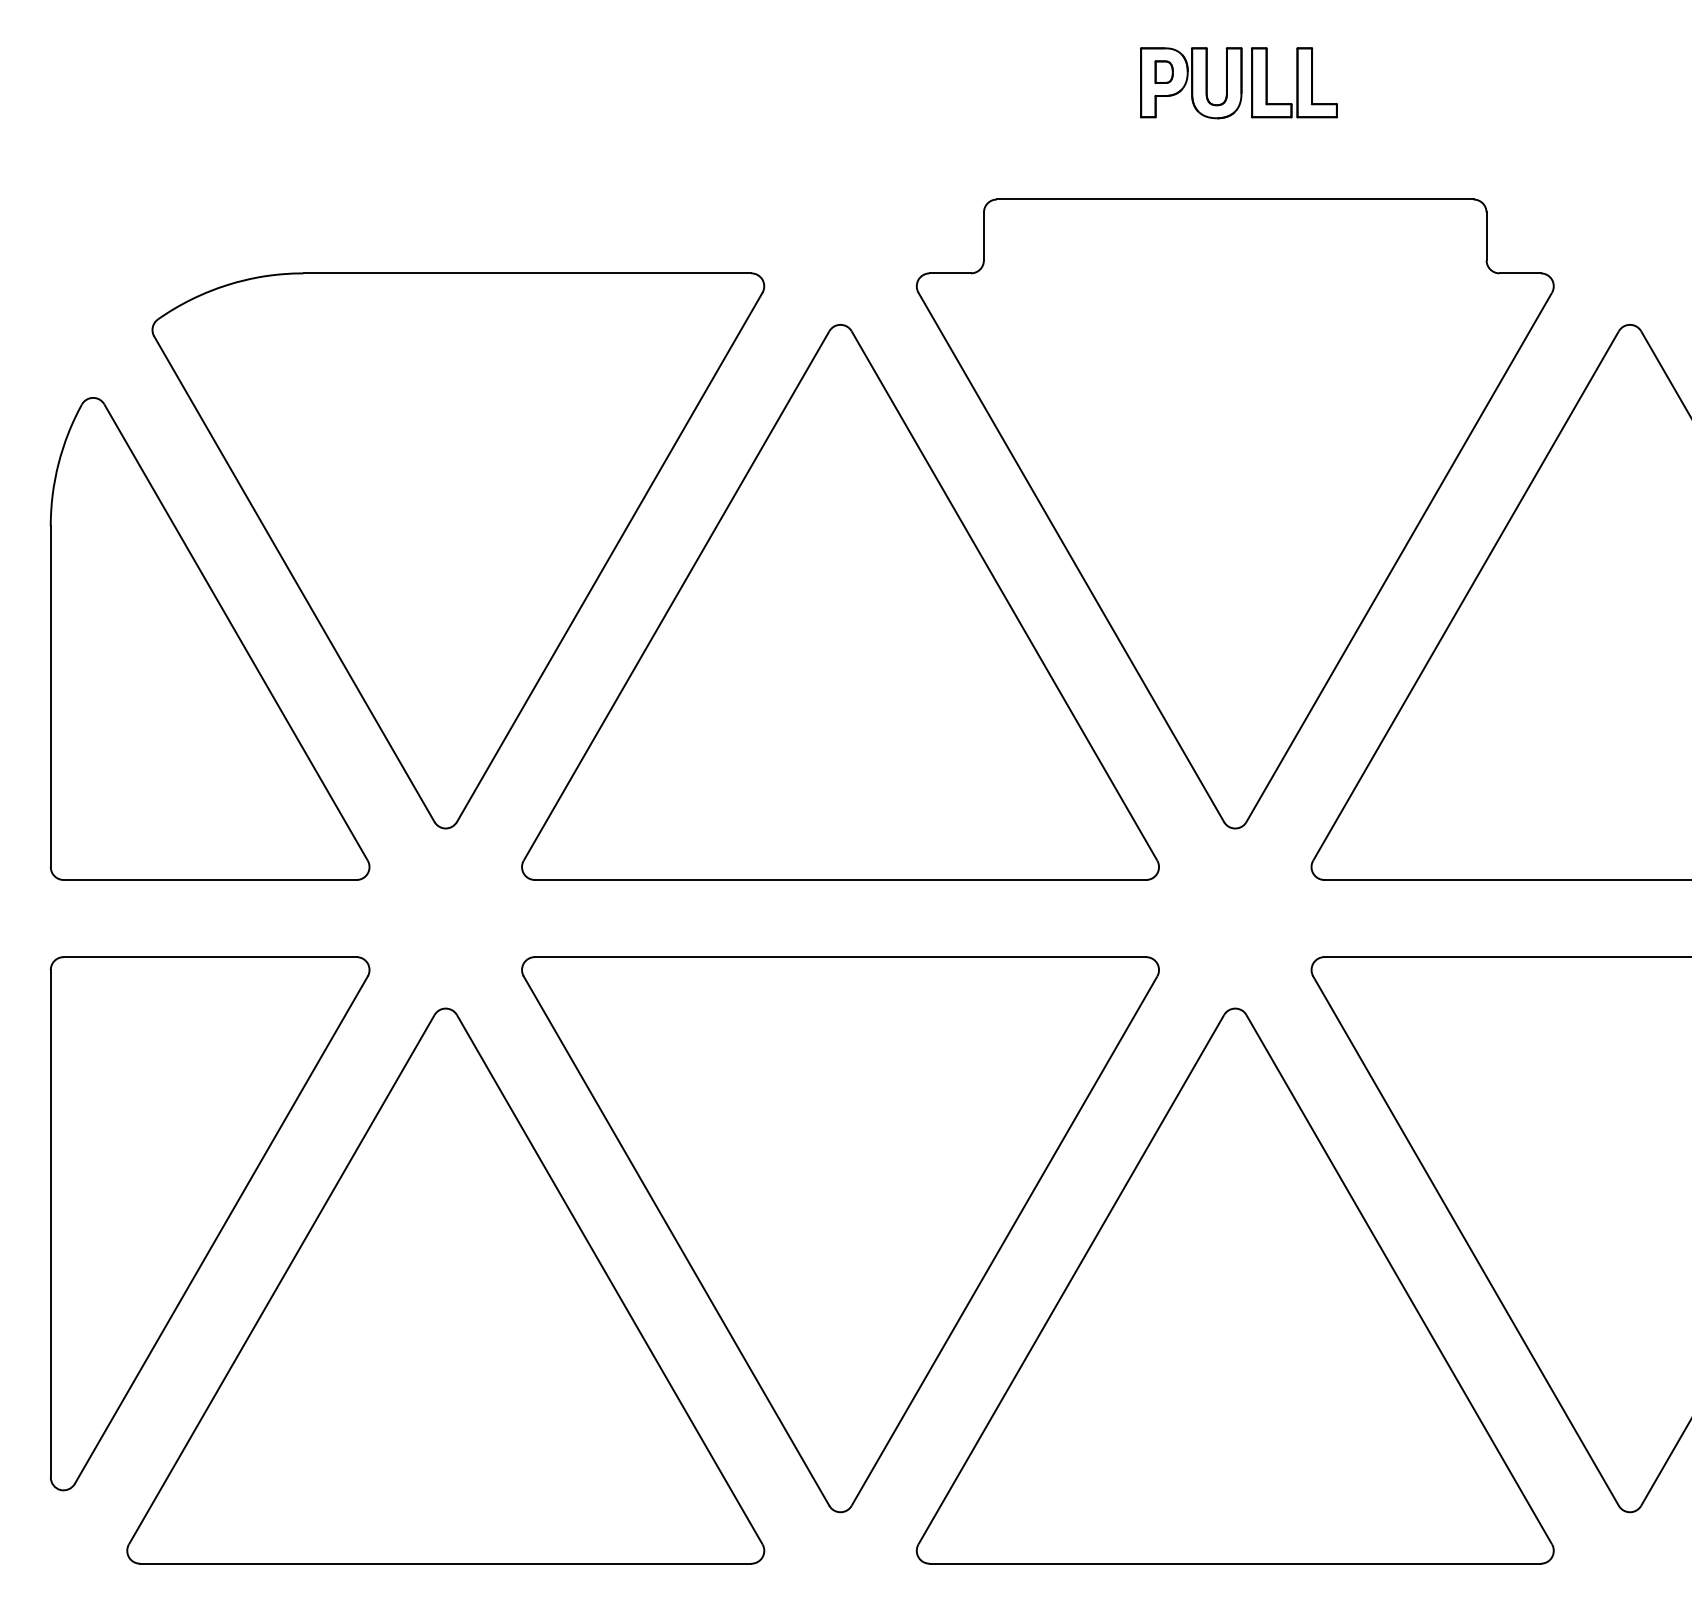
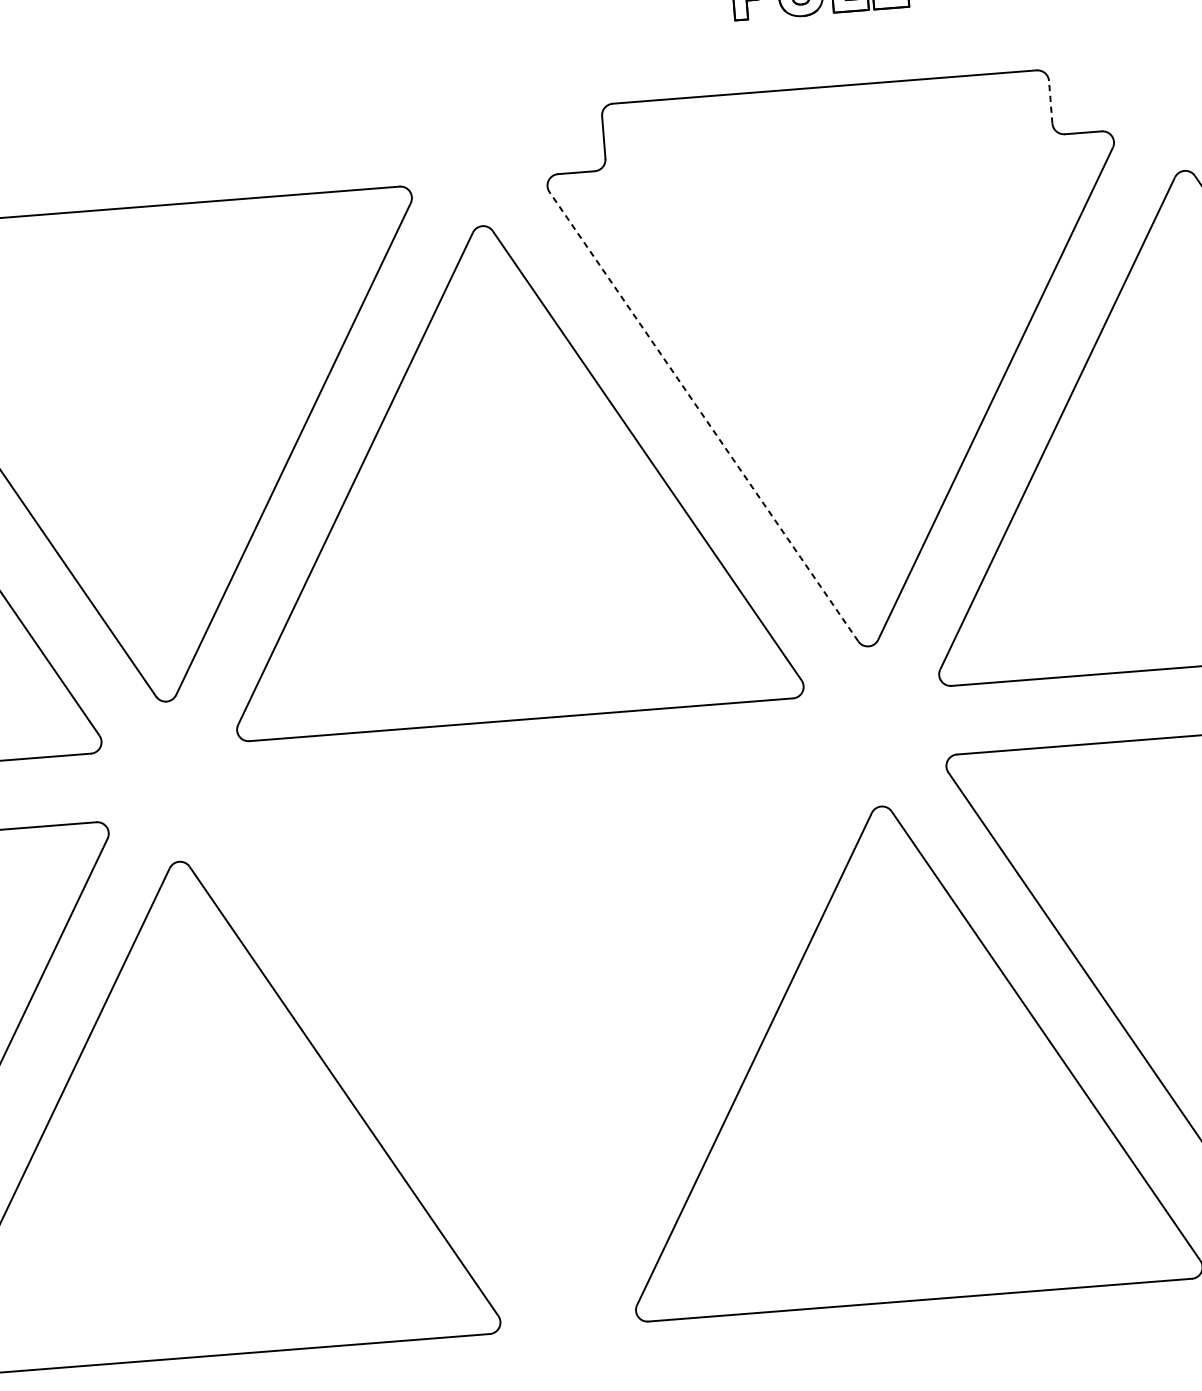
line: (1486, 235) -> (1050, 101), solid -> dashed
line: (1071, 557) -> (704, 416), solid -> dashed
part: (840, 1234) -> (546, 1035), removed

